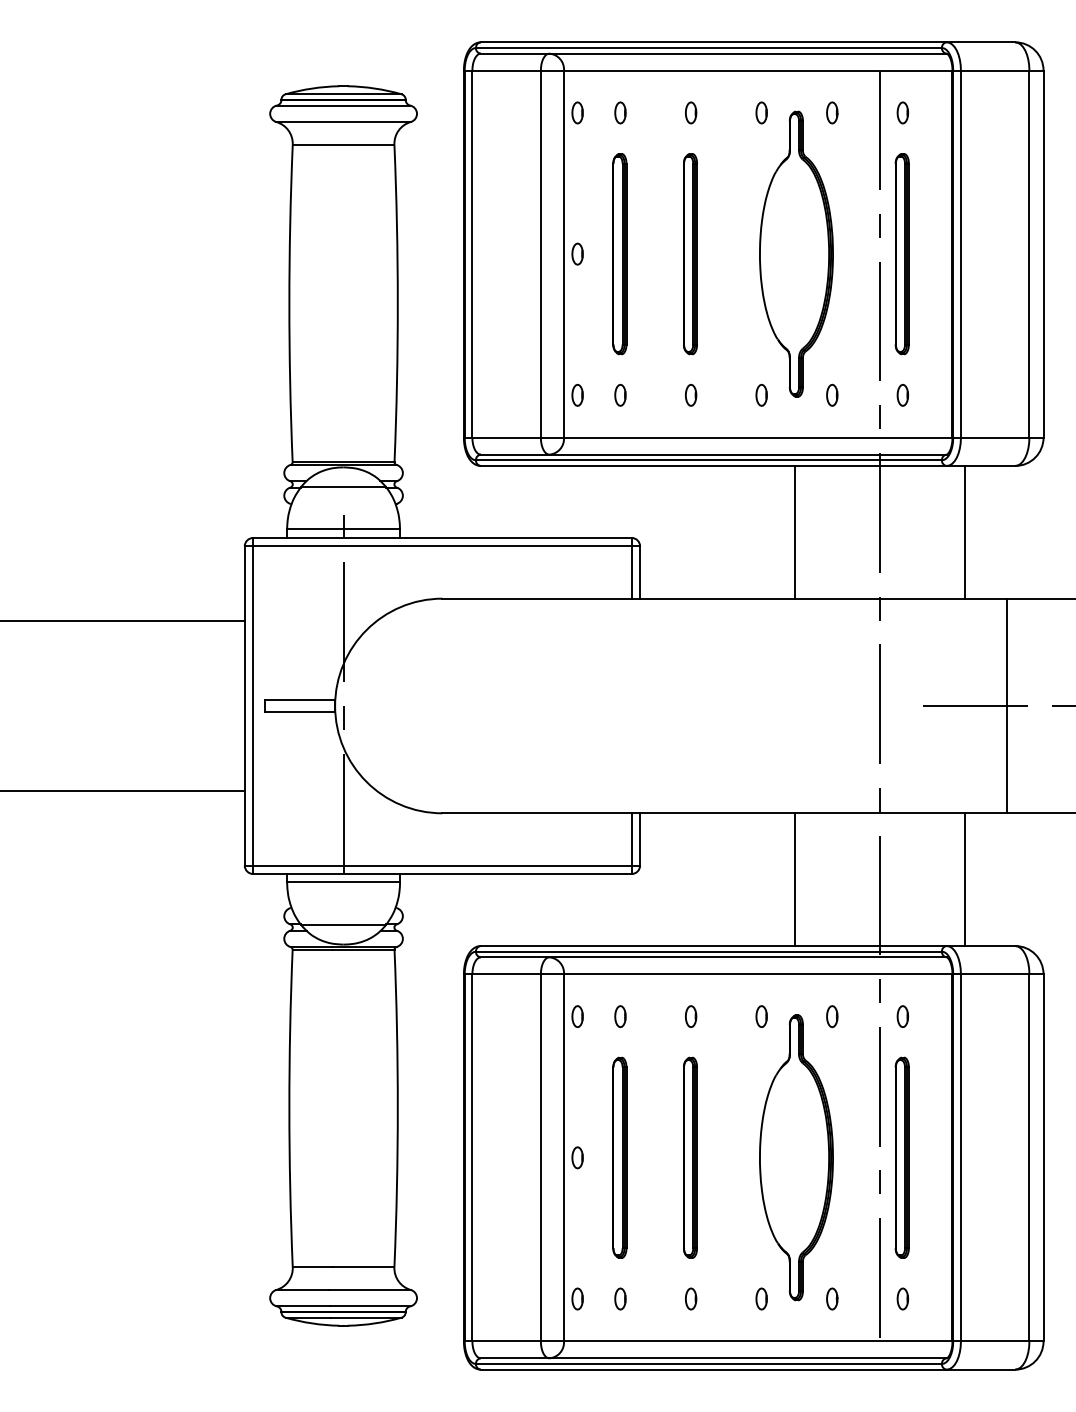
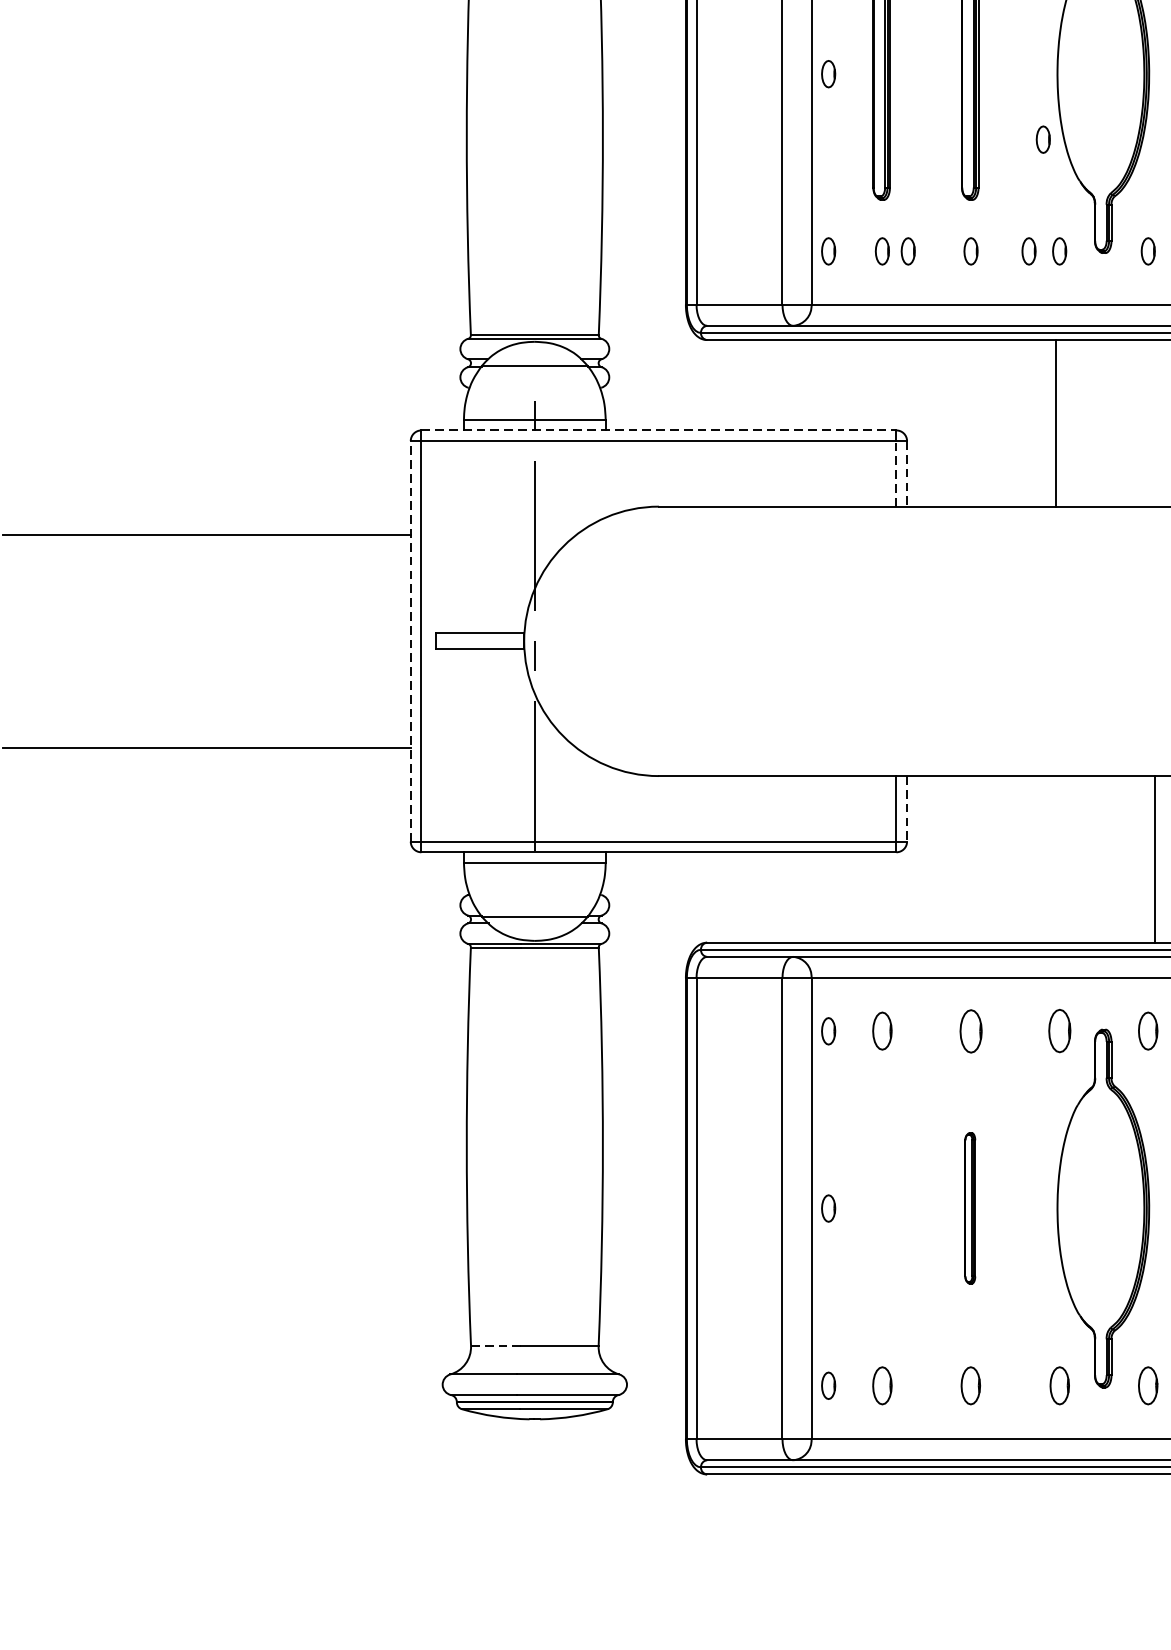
part: (748, 305) -> (1043, 138), added
part: (737, 394) -> (1029, 250), added
part: (640, 395) -> (907, 251), added
line: (795, 531) -> (1055, 422), moved
line: (442, 537) -> (658, 429), solid -> dashed
line: (631, 572) -> (896, 473), solid -> dashed
line: (640, 573) -> (907, 475), solid -> dashed
line: (244, 705) -> (410, 640), solid -> dashed
line: (640, 839) -> (907, 808), solid -> dashed
line: (795, 879) -> (1154, 859), moved
part: (620, 1016) -> (882, 1031), size x1.4
part: (690, 1016) -> (970, 1031), size x1.6
part: (761, 1016) -> (1059, 1031), size x1.6
part: (832, 1016) -> (1148, 1031), size x1.4
part: (619, 1157) -> (881, 1208), removed
part: (690, 1157) -> (970, 1208), size x0.6
line: (313, 1267) -> (497, 1346), solid -> dashed
part: (620, 1298) -> (882, 1385), size x1.4
part: (691, 1298) -> (971, 1385), size x1.4
part: (761, 1298) -> (1059, 1385), size x1.4
part: (832, 1298) -> (1148, 1385), size x1.4

